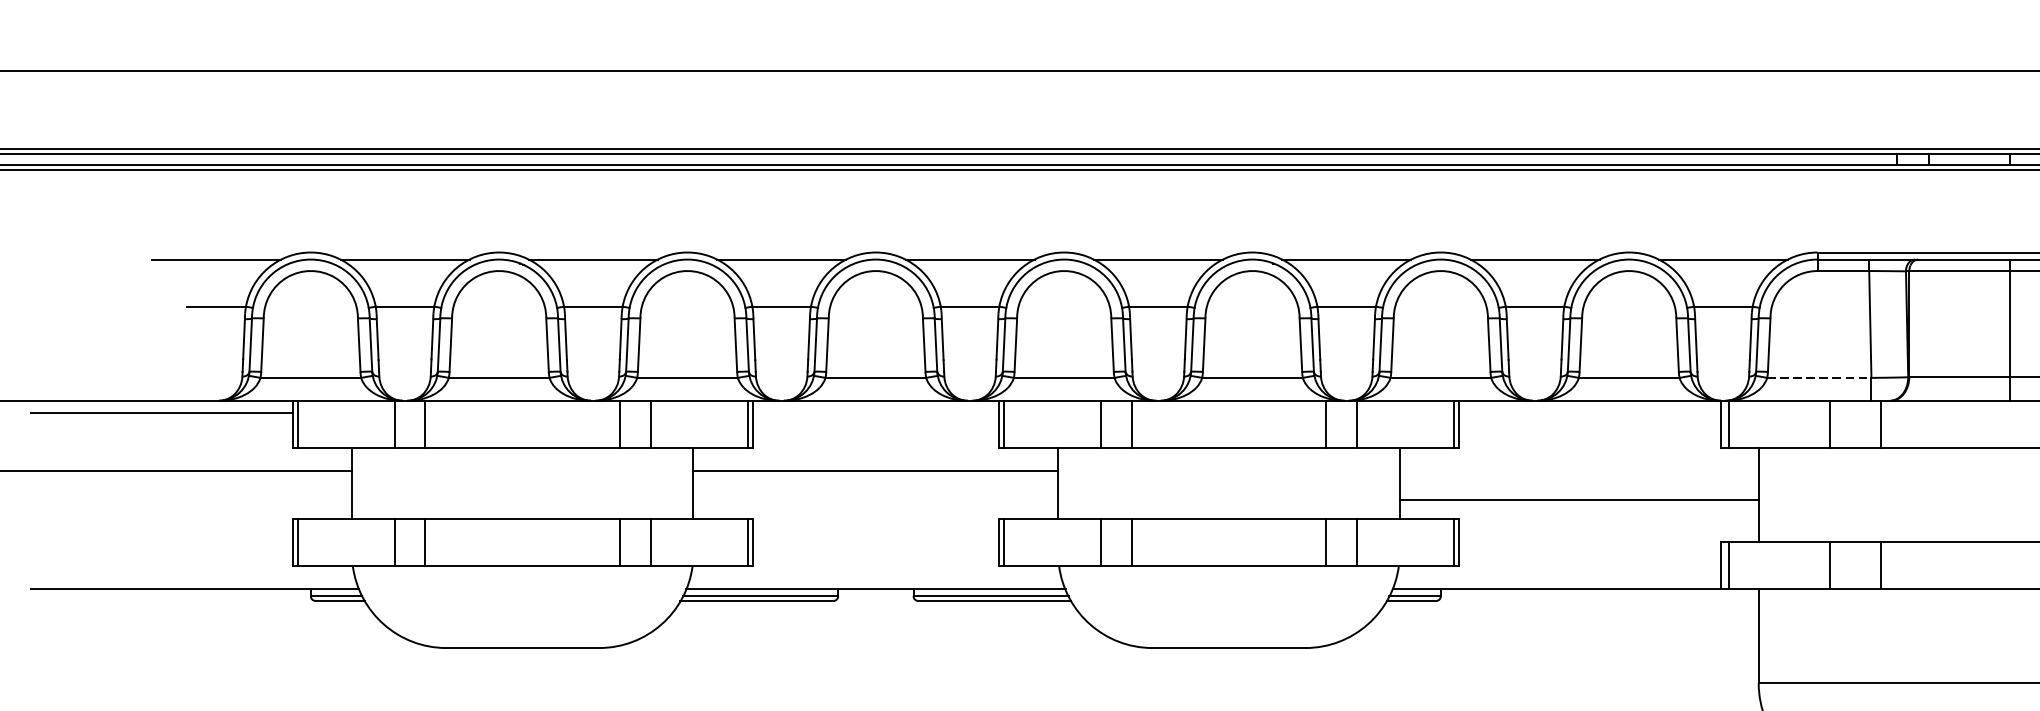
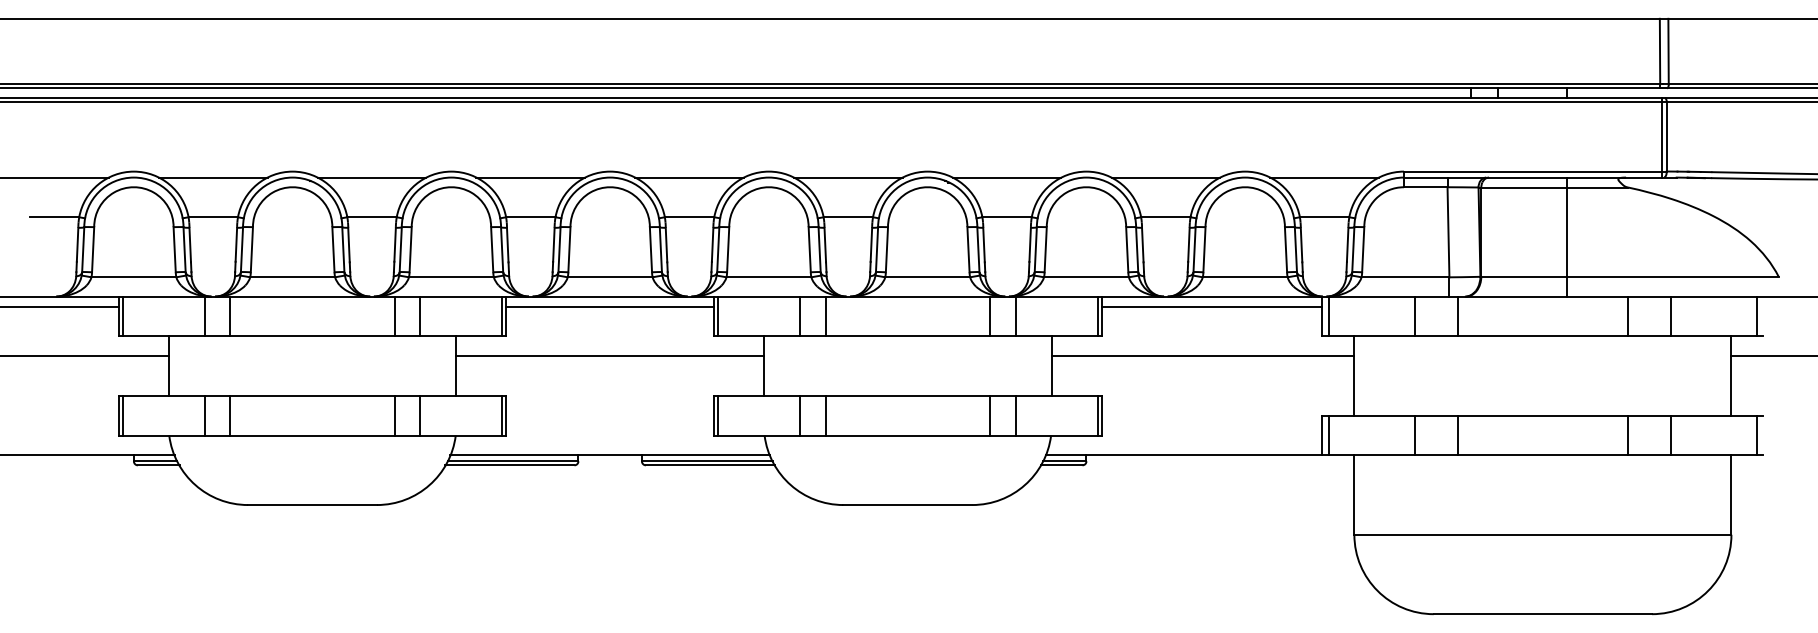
line: (1819, 378) -> (1405, 277), dashed -> solid
line: (876, 412) -> (610, 306), added
line: (1589, 412) -> (1211, 306), added
line: (1578, 500) -> (1202, 356), moved

